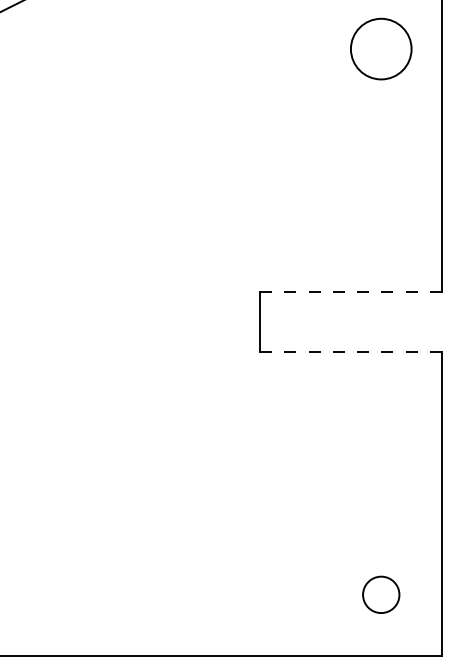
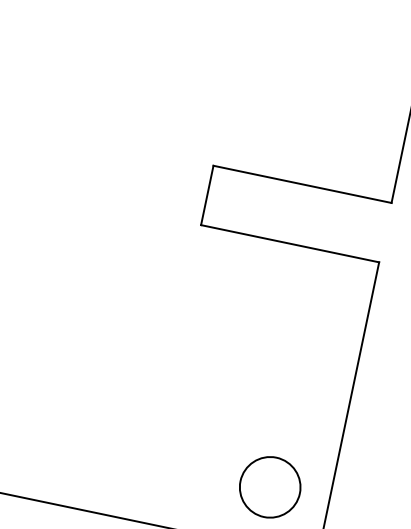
line: (350, 291) -> (302, 184), dashed -> solid
line: (350, 352) -> (289, 243), dashed -> solid
circle: (380, 594) -> (269, 486), size x1.67

